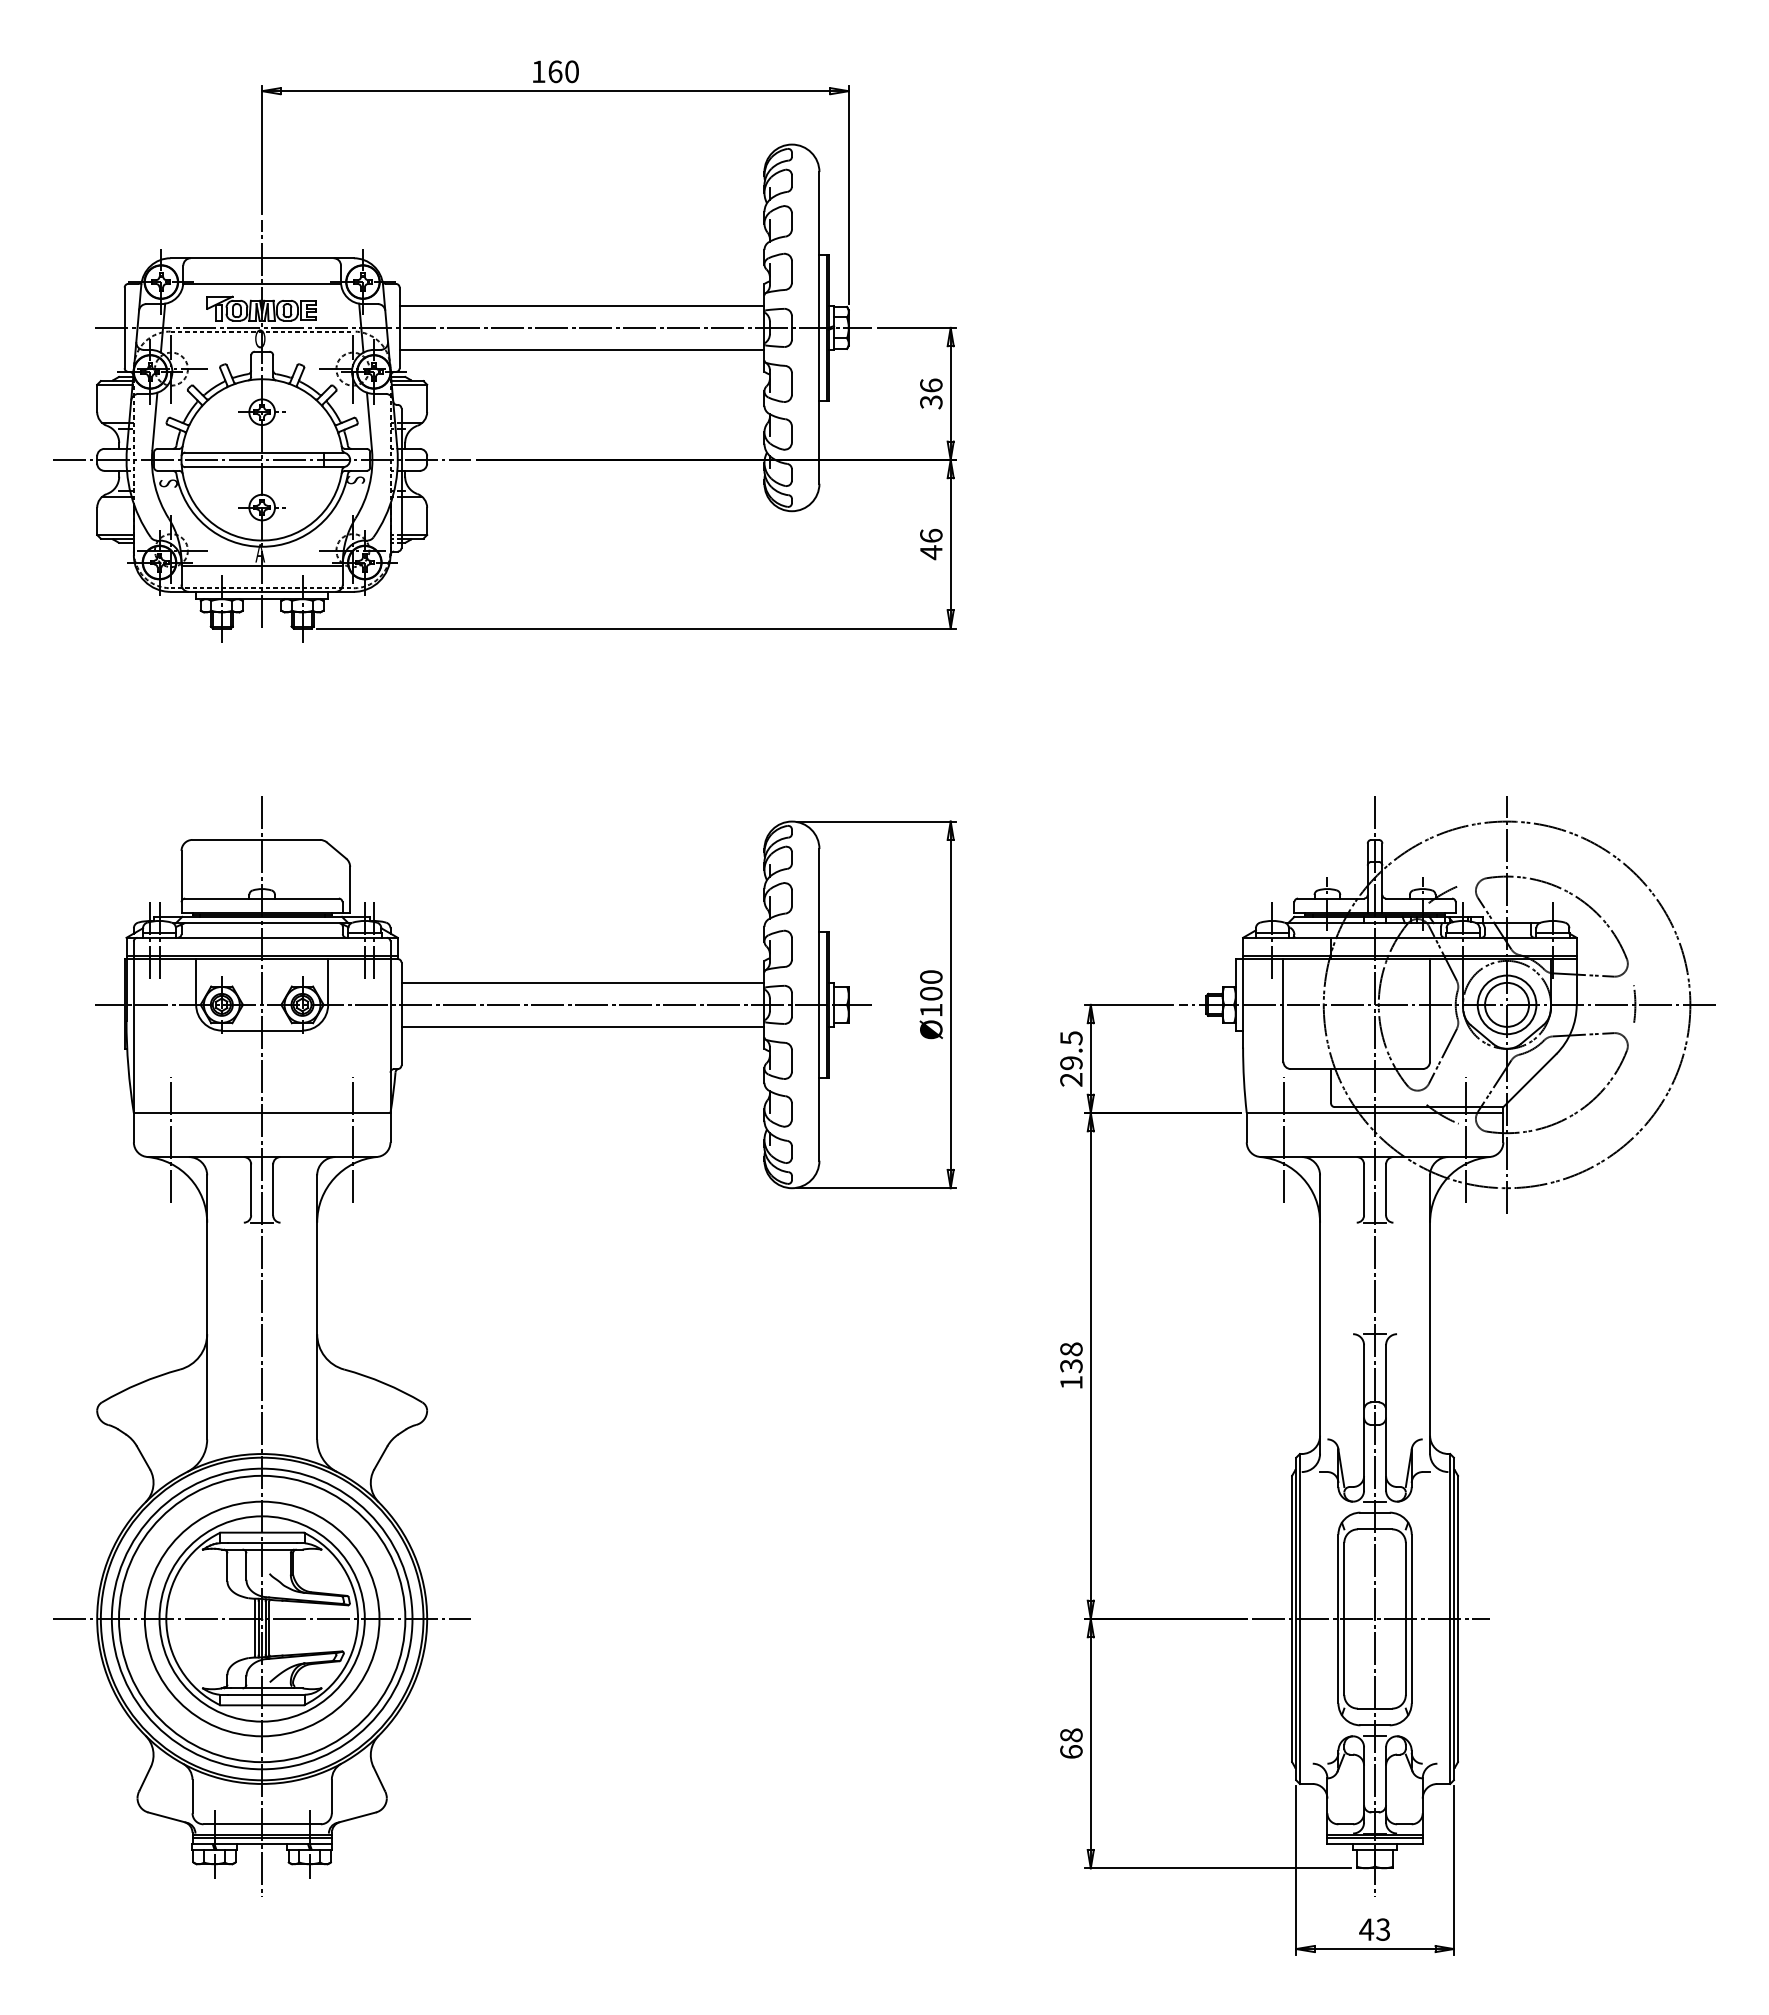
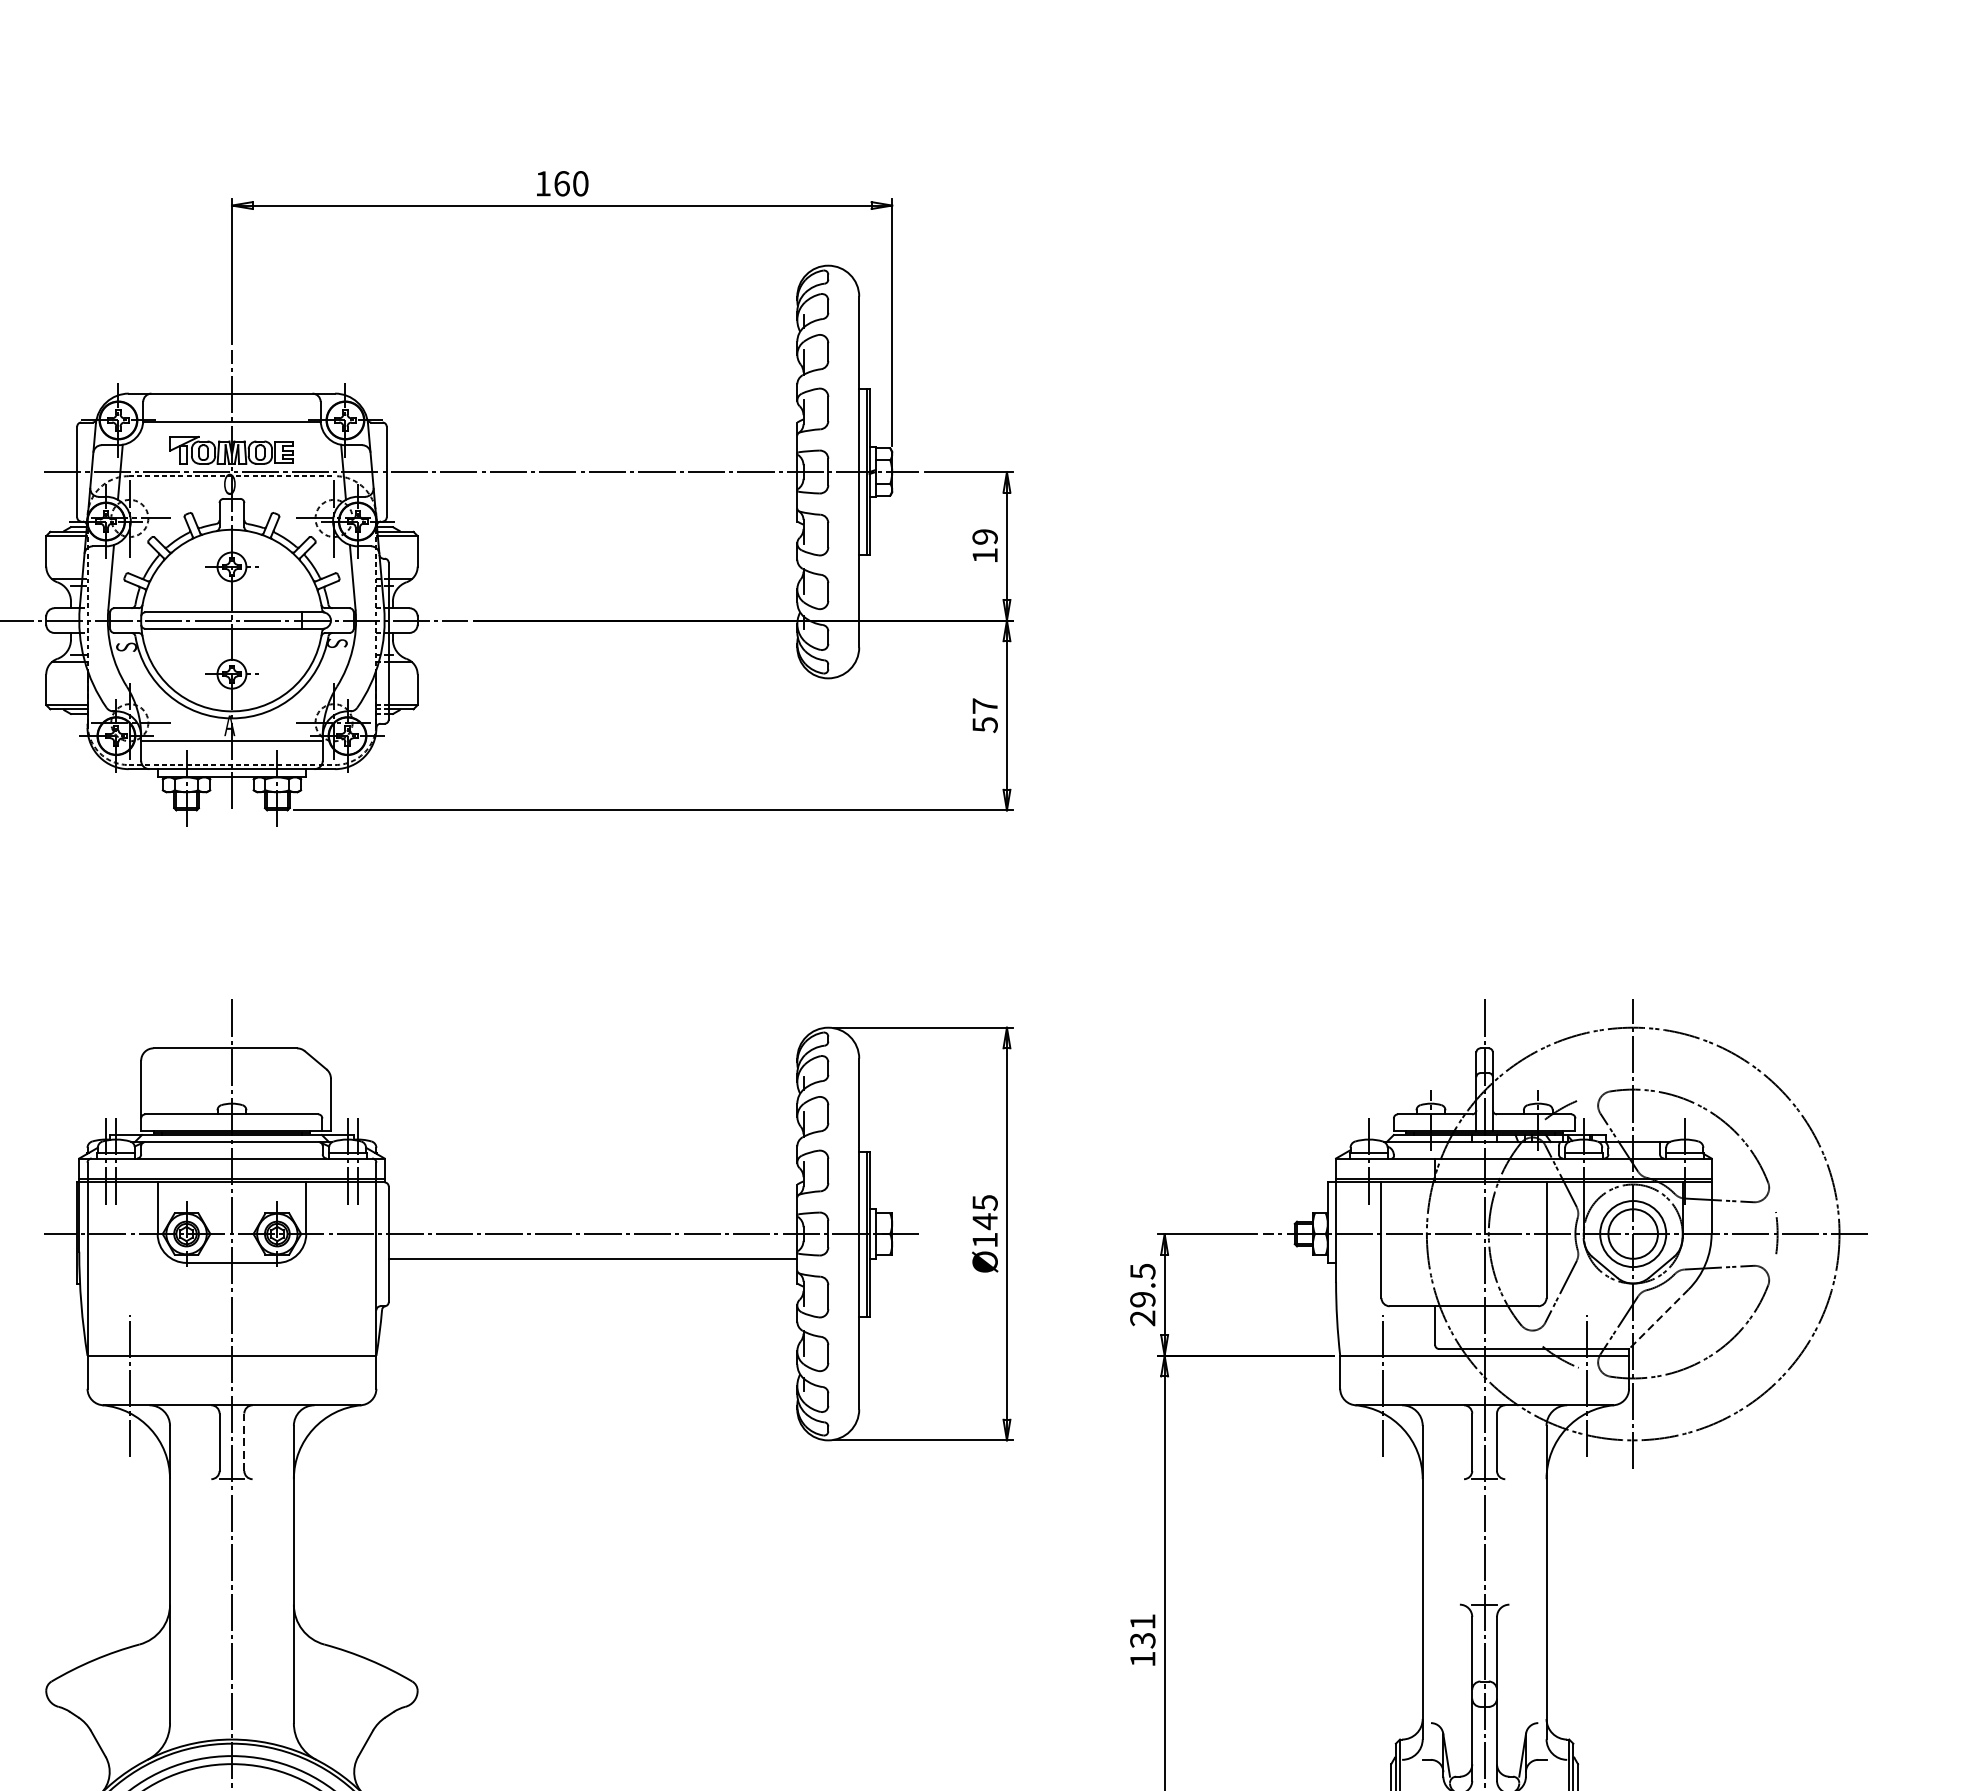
line: (581, 305) -> (591, 446), removed
line: (581, 349) -> (591, 496), removed
text: (931, 393) -> (985, 545), 36 -> 19
text: (931, 544) -> (985, 715), 46 -> 57
line: (582, 982) -> (592, 1208), removed
text: (931, 985) -> (985, 1212), Ø100 -> Ø145
line: (1529, 1080) -> (1658, 1319), solid -> dashed
line: (352, 1139) -> (333, 1385), removed
line: (273, 1189) -> (244, 1441), solid -> dashed
text: (1071, 1349) -> (1142, 1621), 138 -> 131

